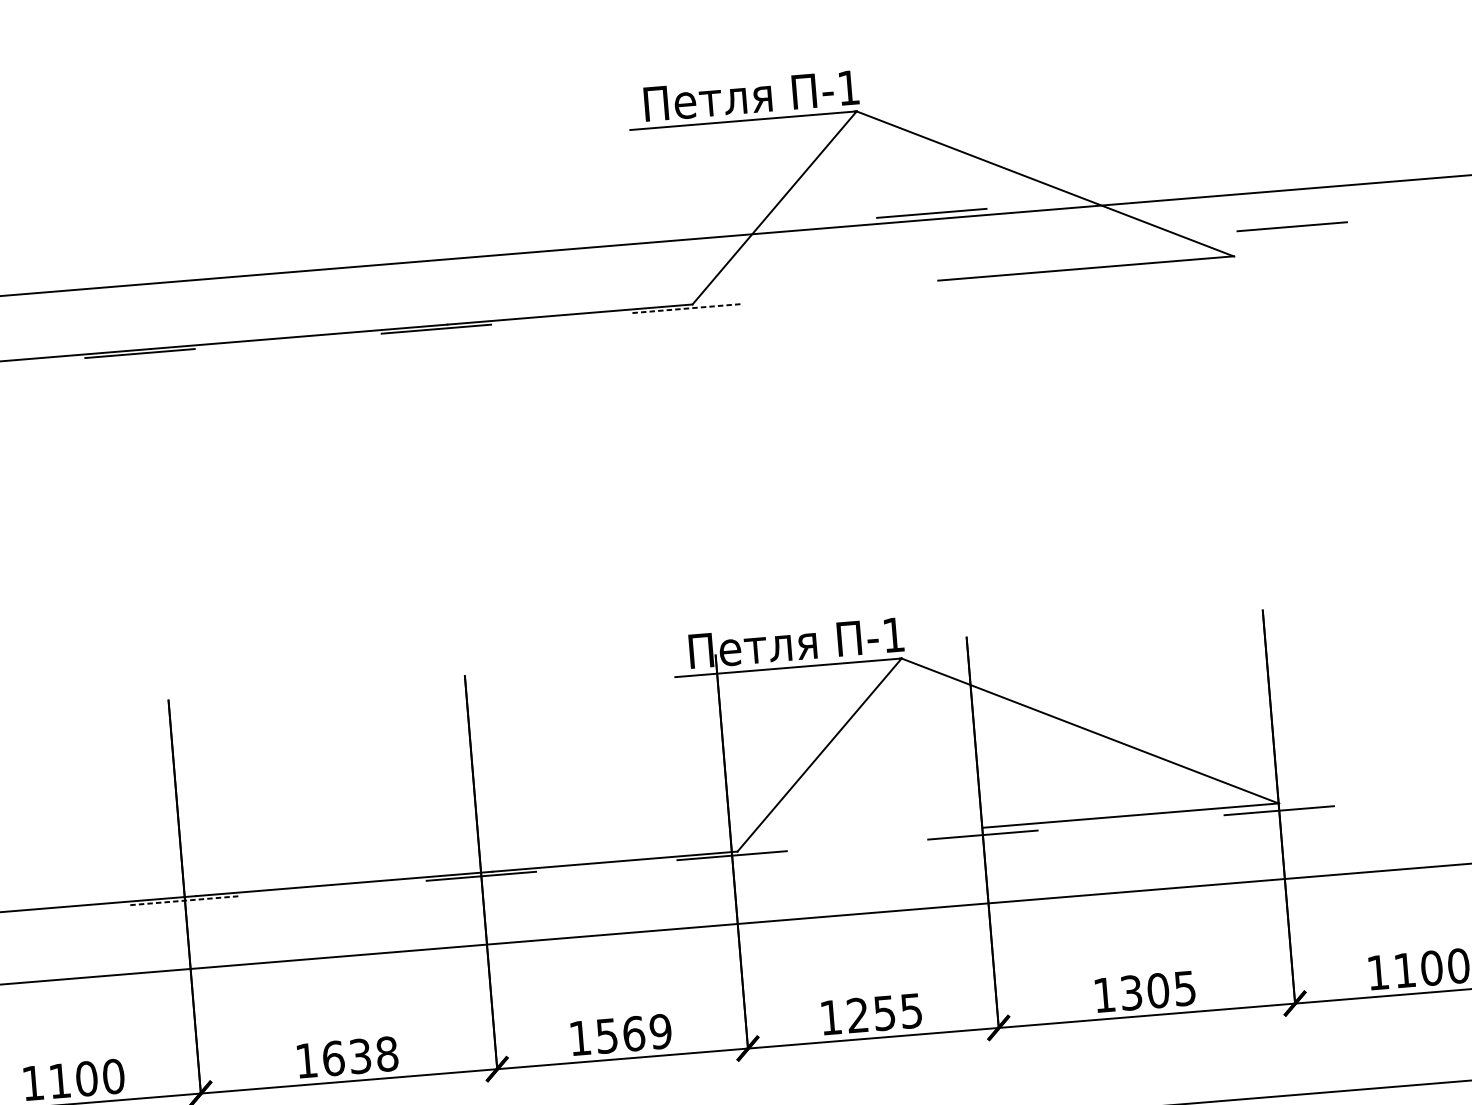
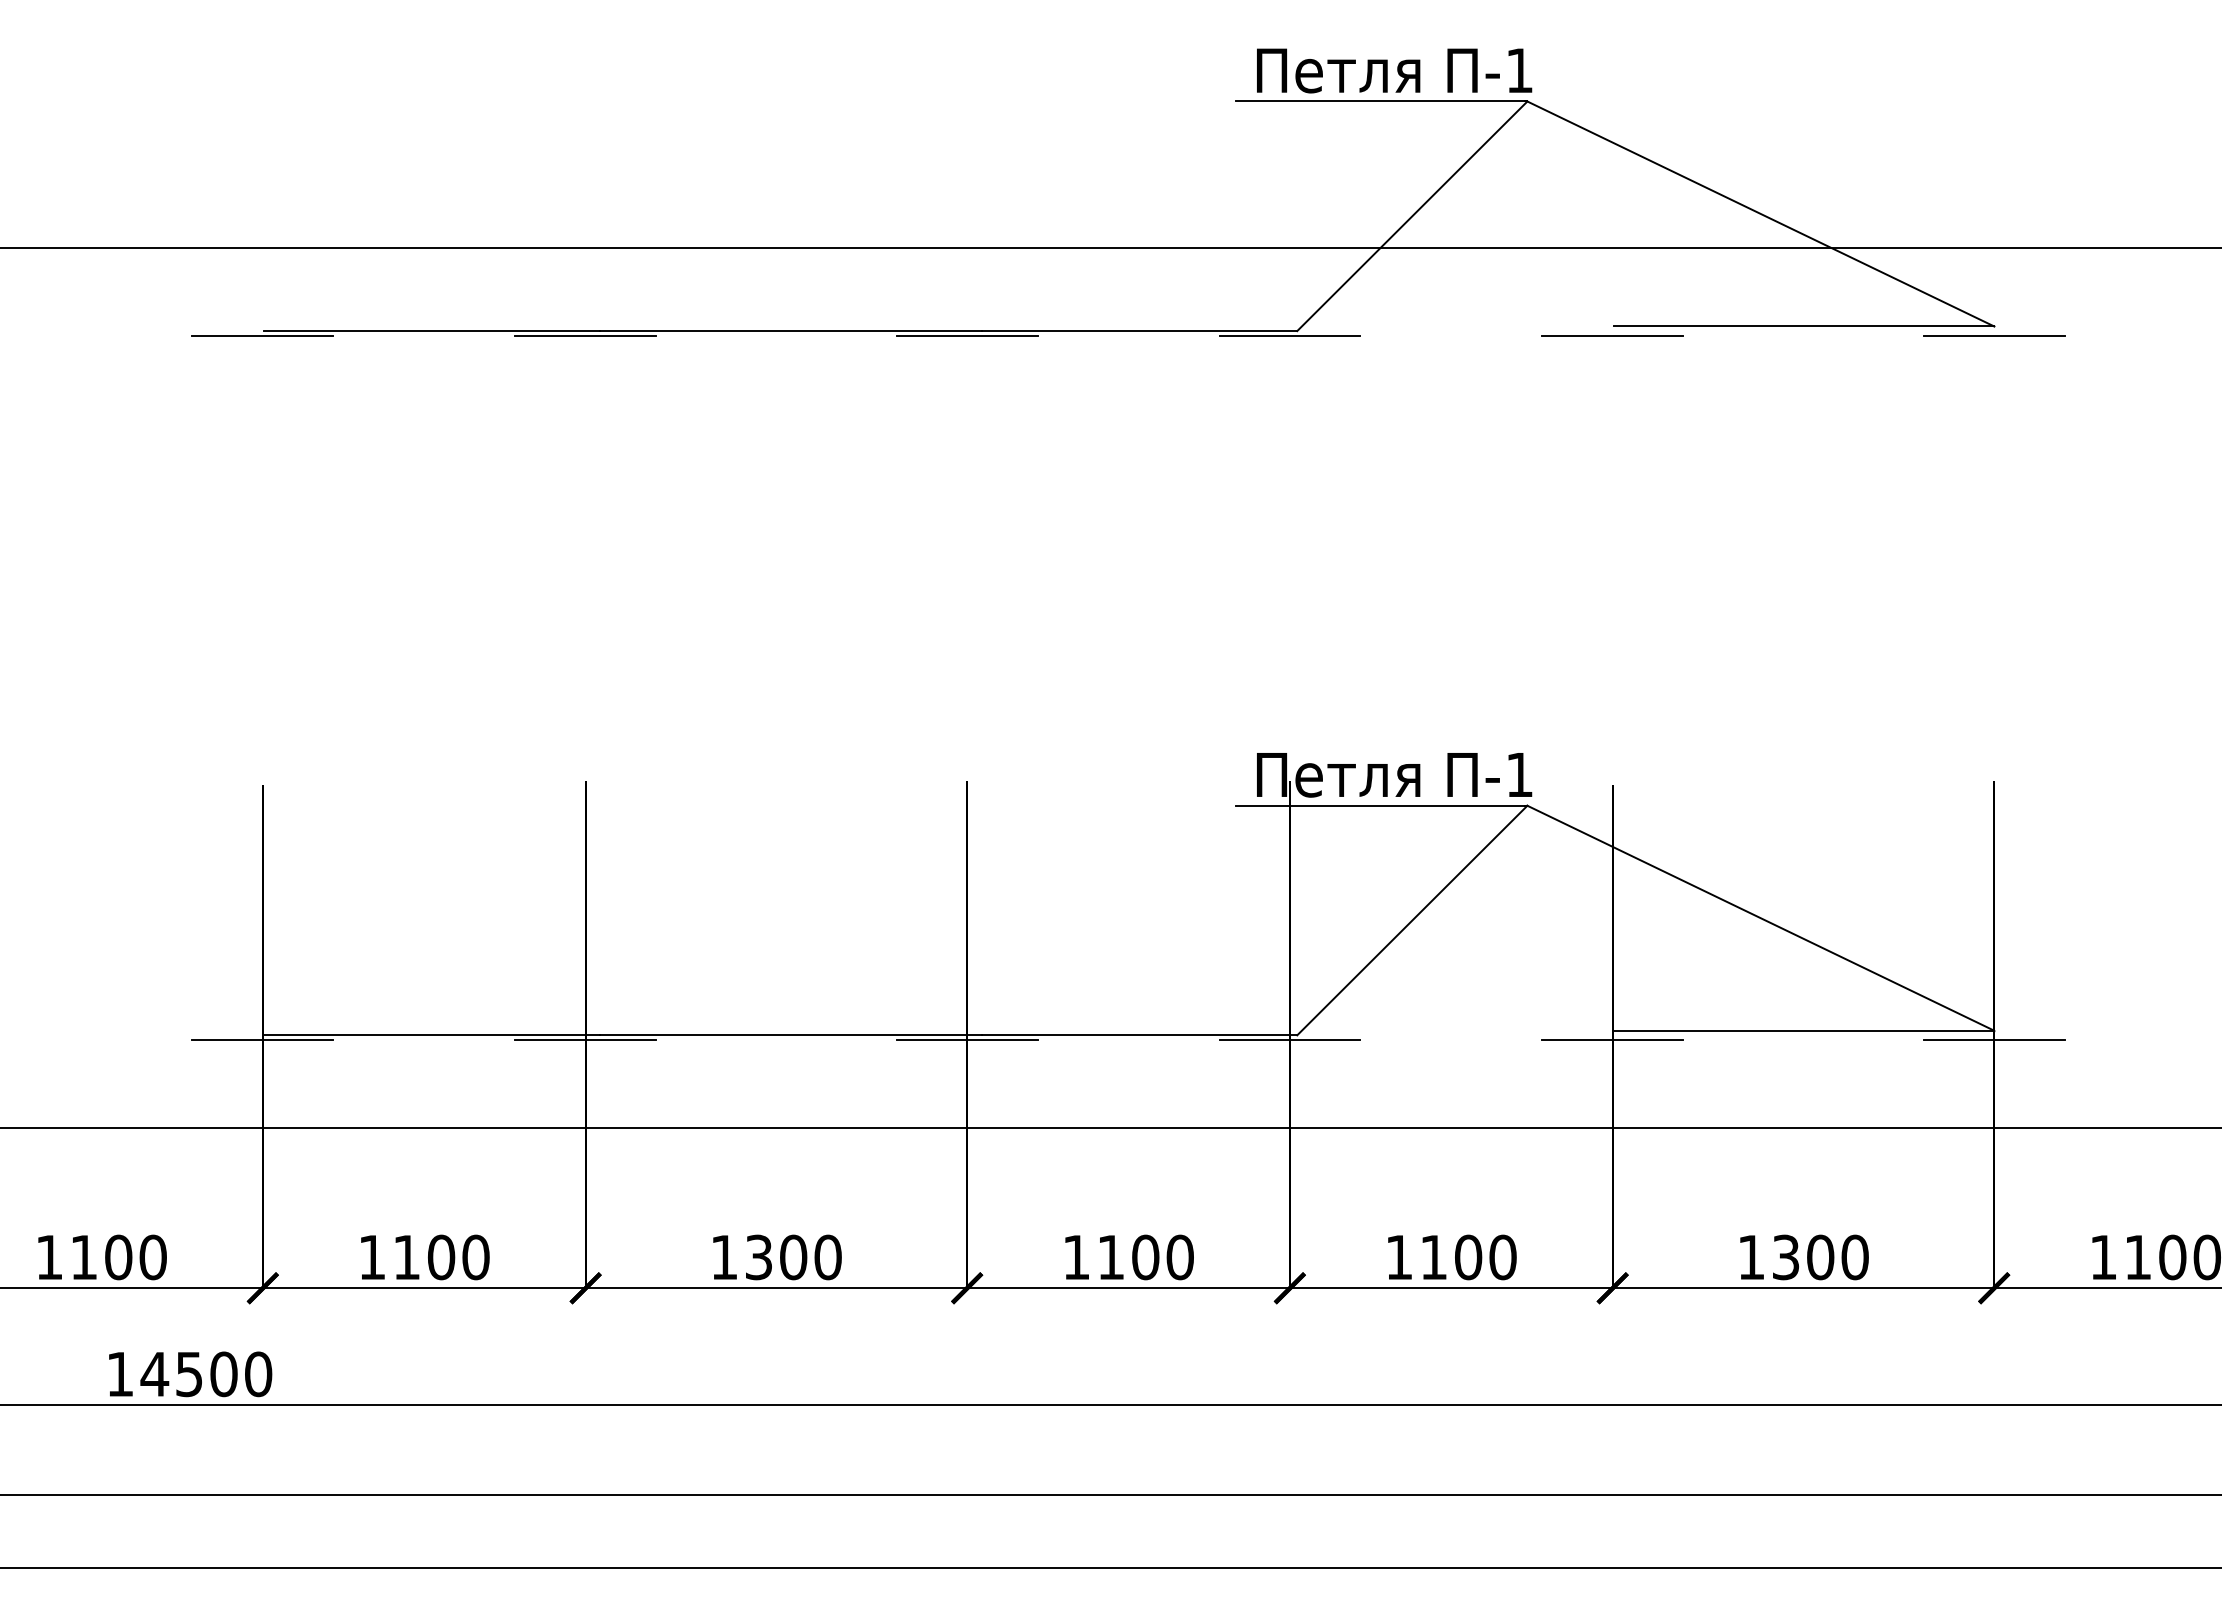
line: (931, 213) -> (1612, 335), moved
line: (1292, 226) -> (1994, 335), moved
line: (687, 308) -> (1290, 335), dashed -> solid
line: (185, 901) -> (586, 1040), dashed -> solid
text: (1184, 988) -> (1854, 1257), 1305 -> 1300
text: (884, 1013) -> (1468, 1257), 1255 -> 1100
text: (633, 1033) -> (1145, 1257), 1569 -> 1100
text: (360, 1056) -> (793, 1257), 1638 -> 1300

